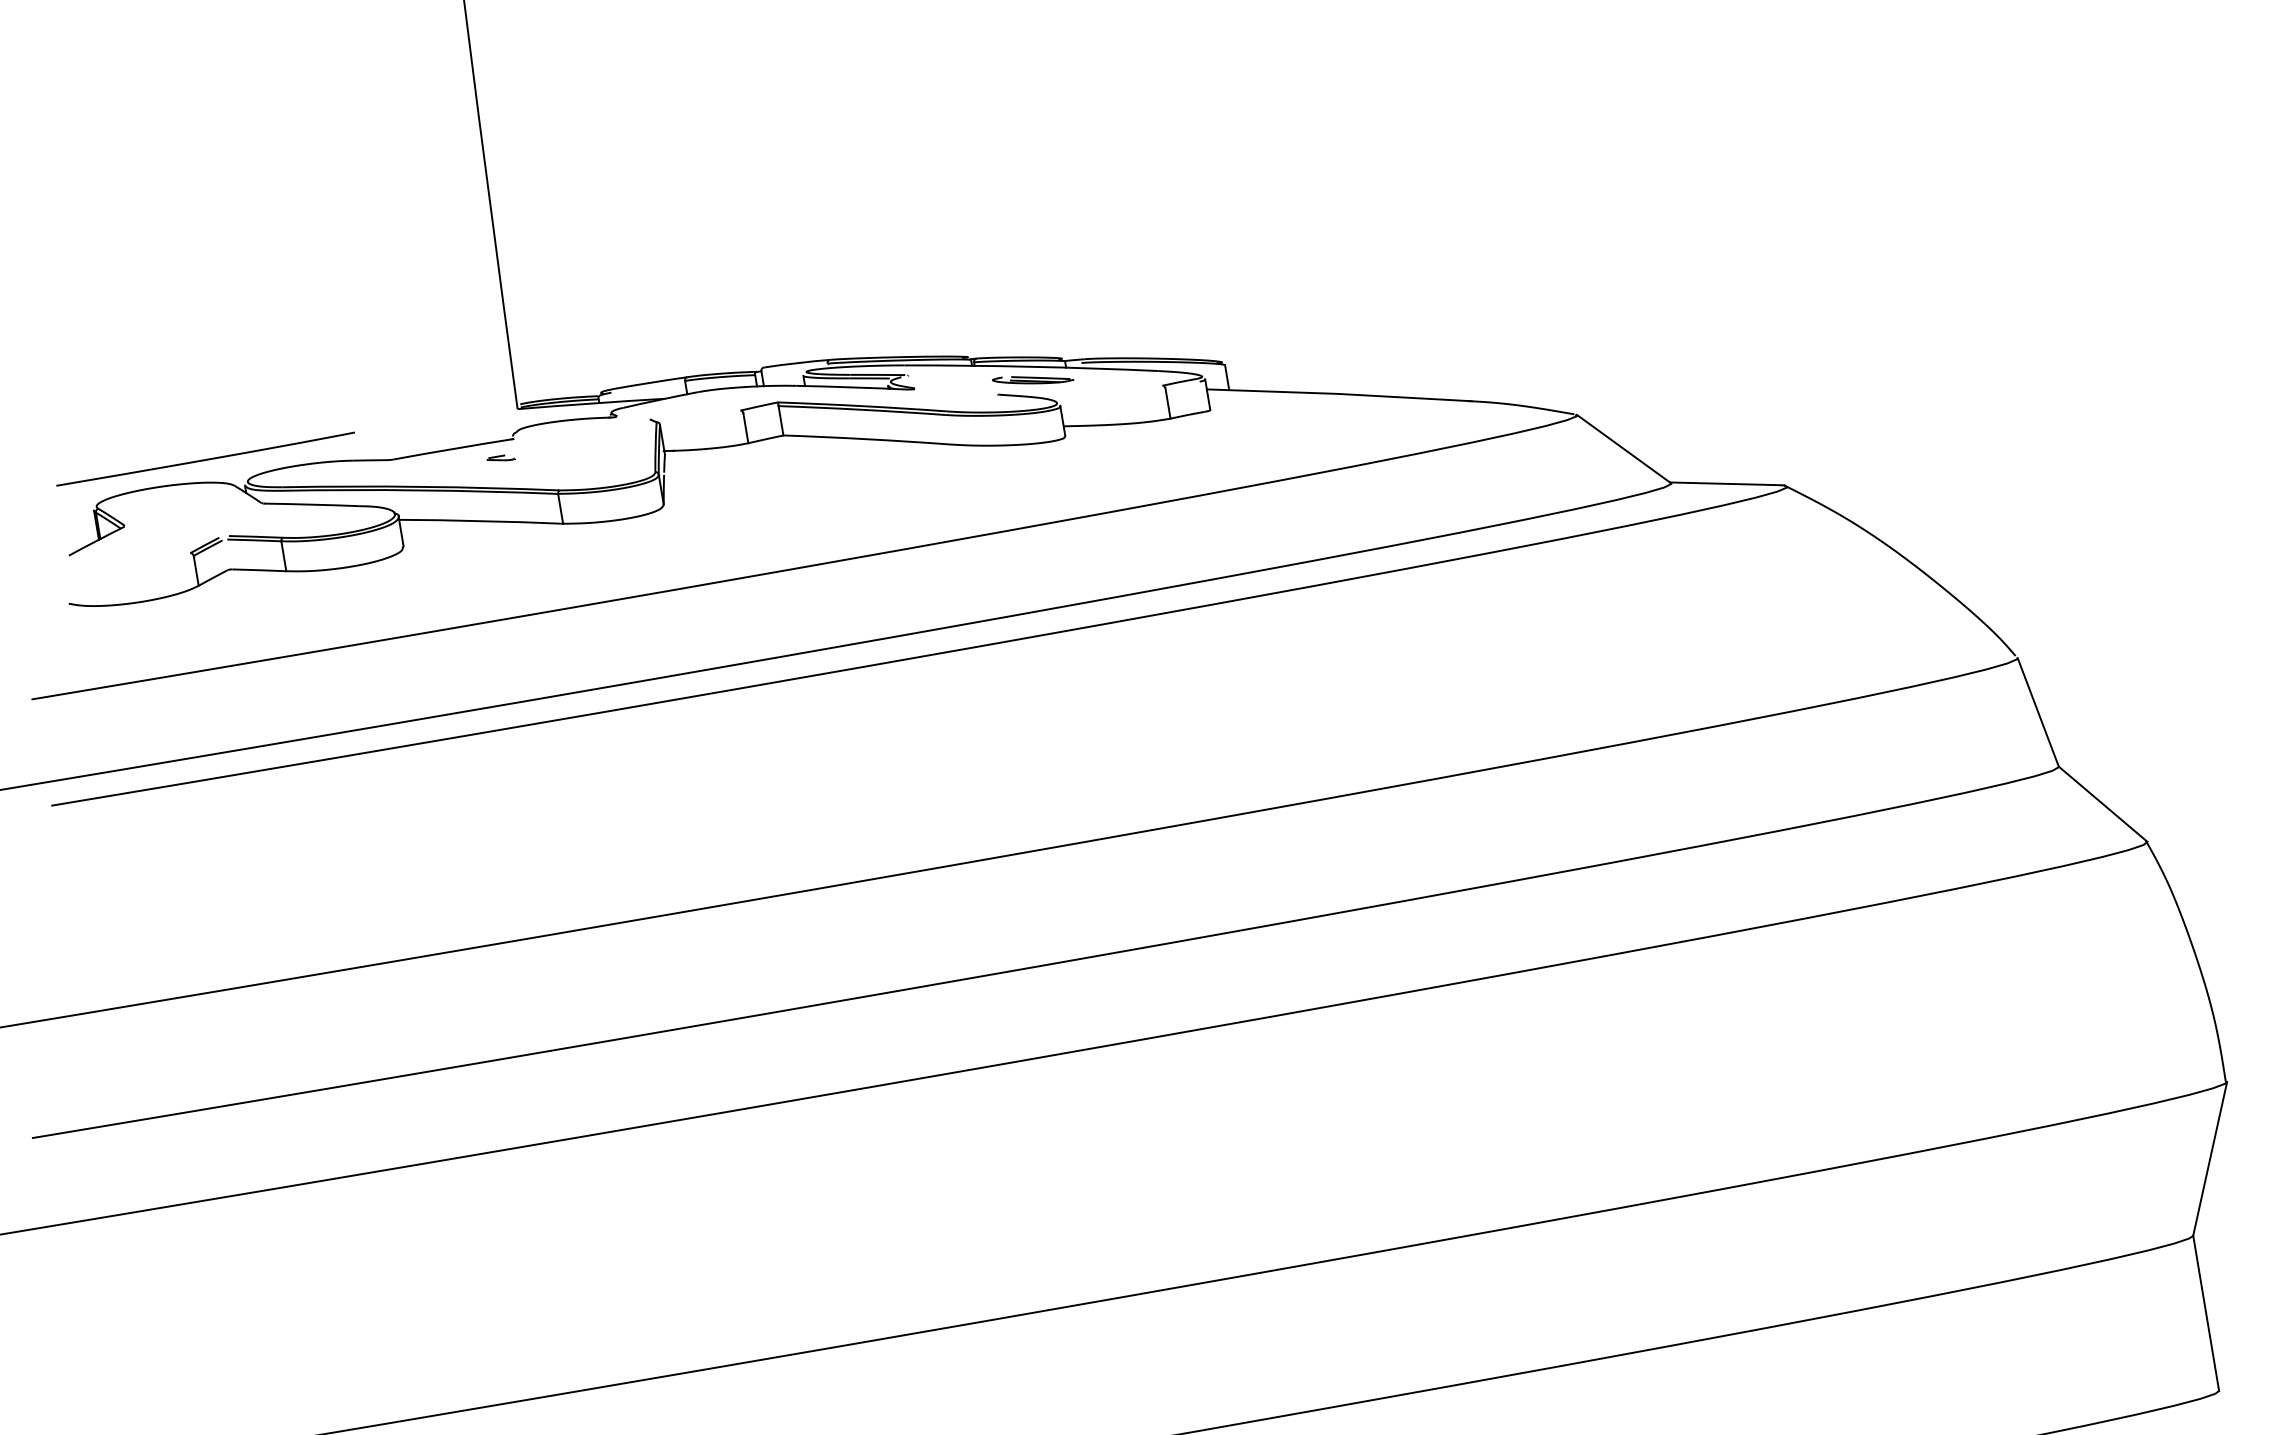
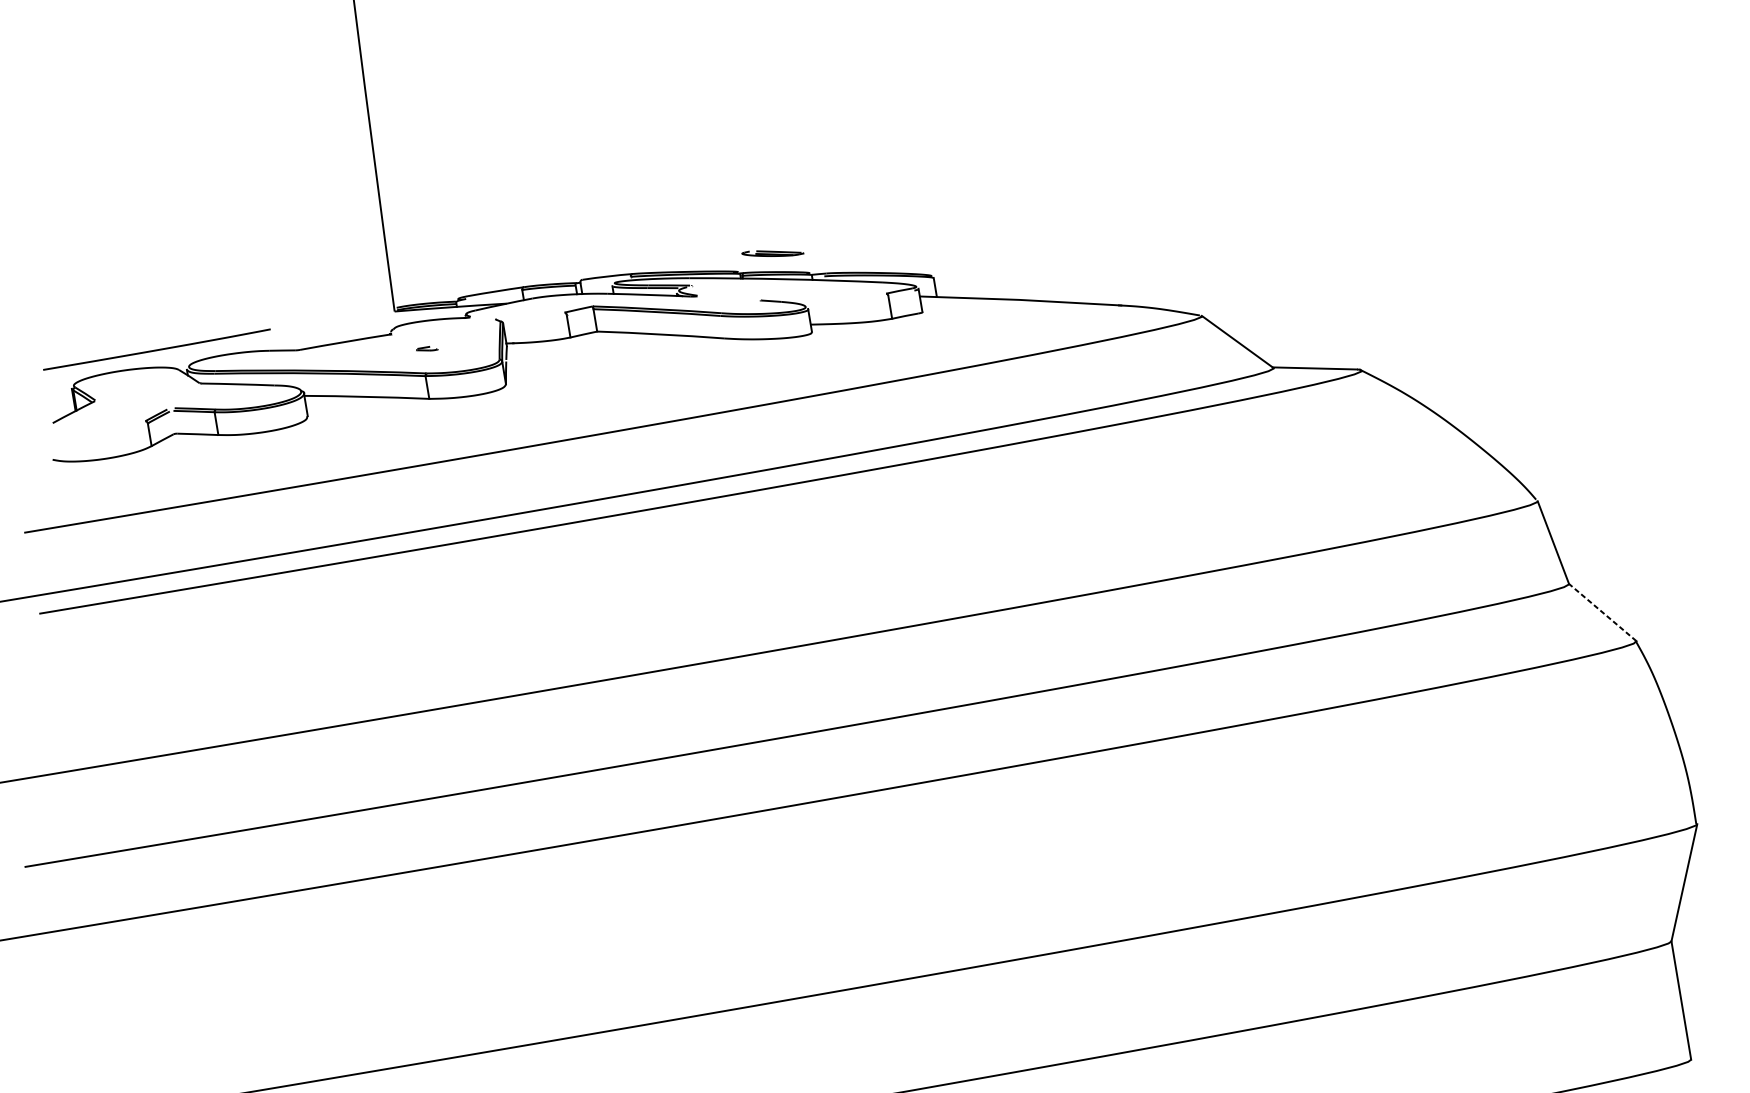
part: (1033, 380) -> (773, 253), moved
part: (500, 457) -> (426, 348), moved
line: (2103, 804) -> (1603, 612), solid -> dashed

